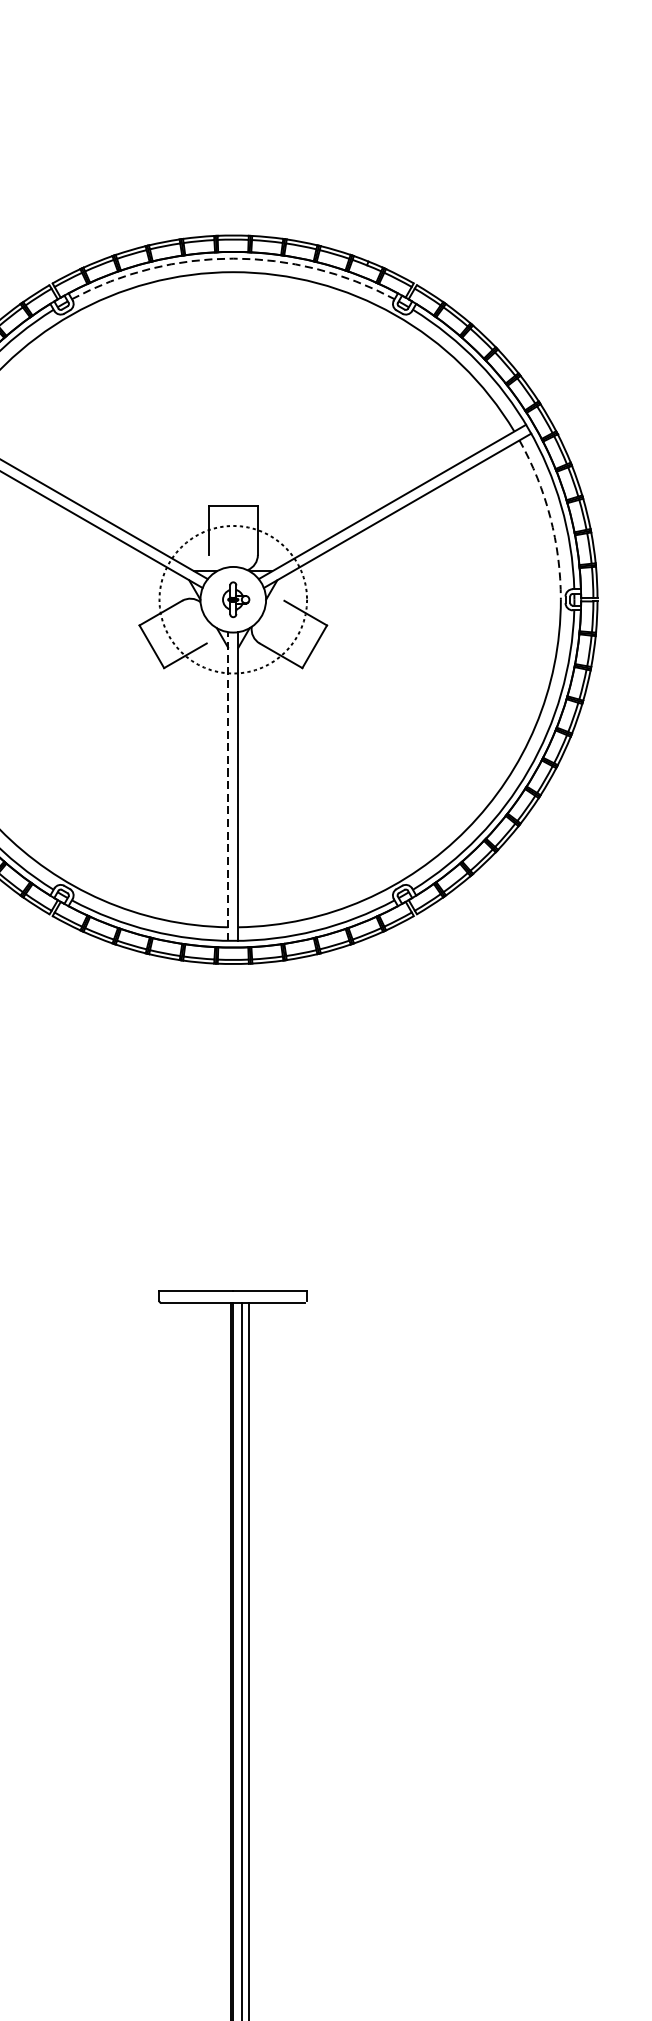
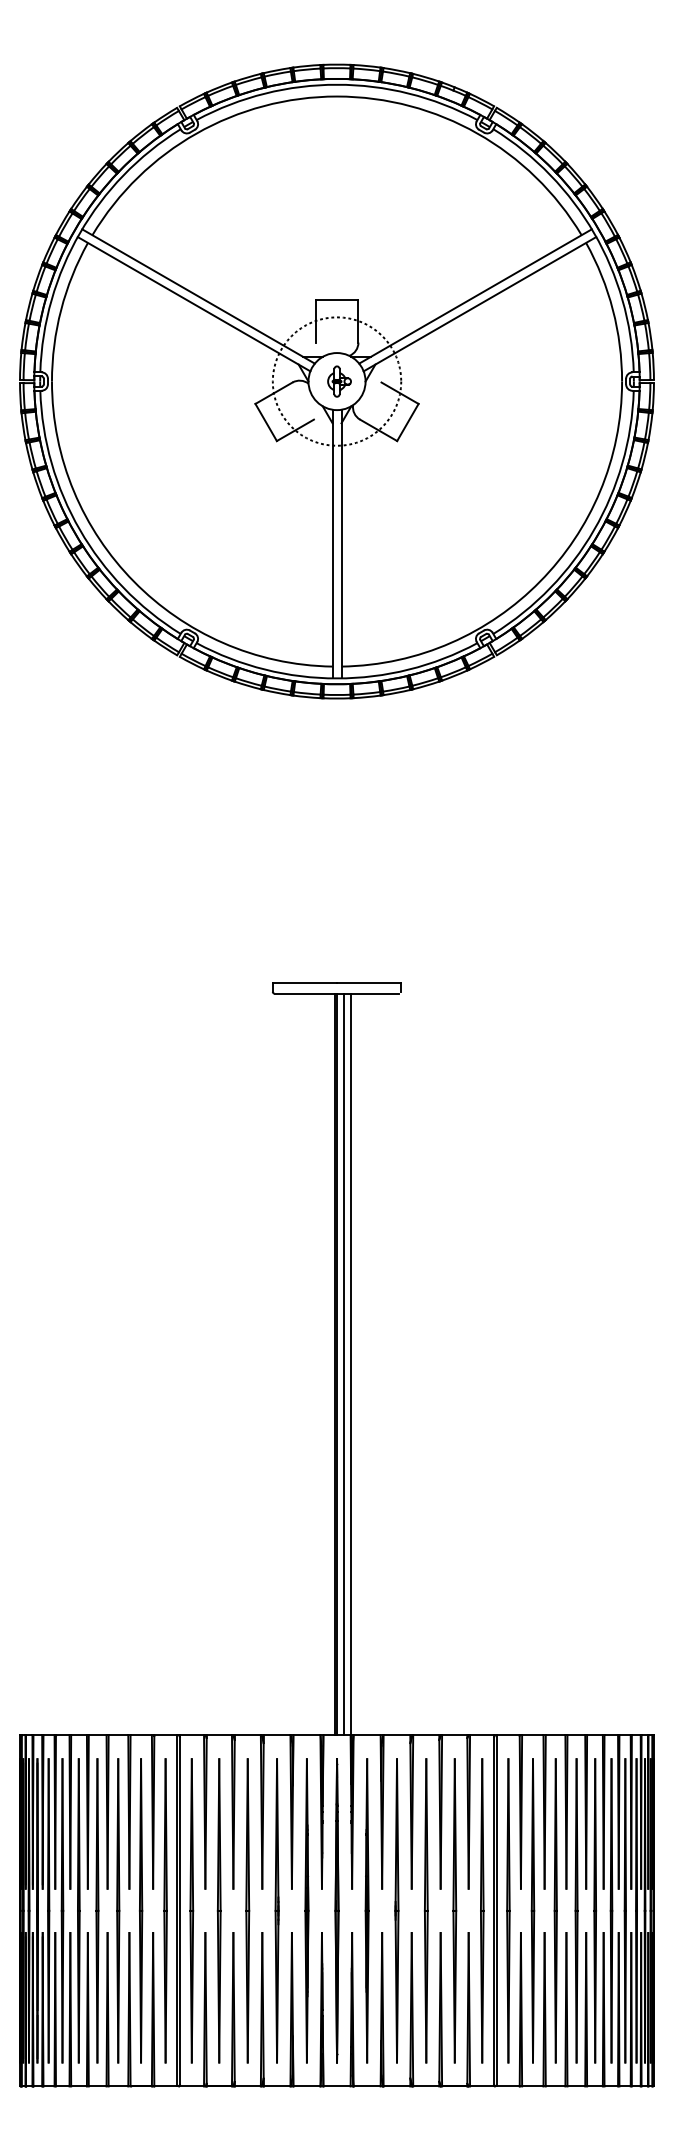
arc: (233, 258) -> (337, 84), dashed -> solid
arc: (549, 516) -> (612, 309), dashed -> solid
line: (228, 785) -> (332, 543), dashed -> solid

